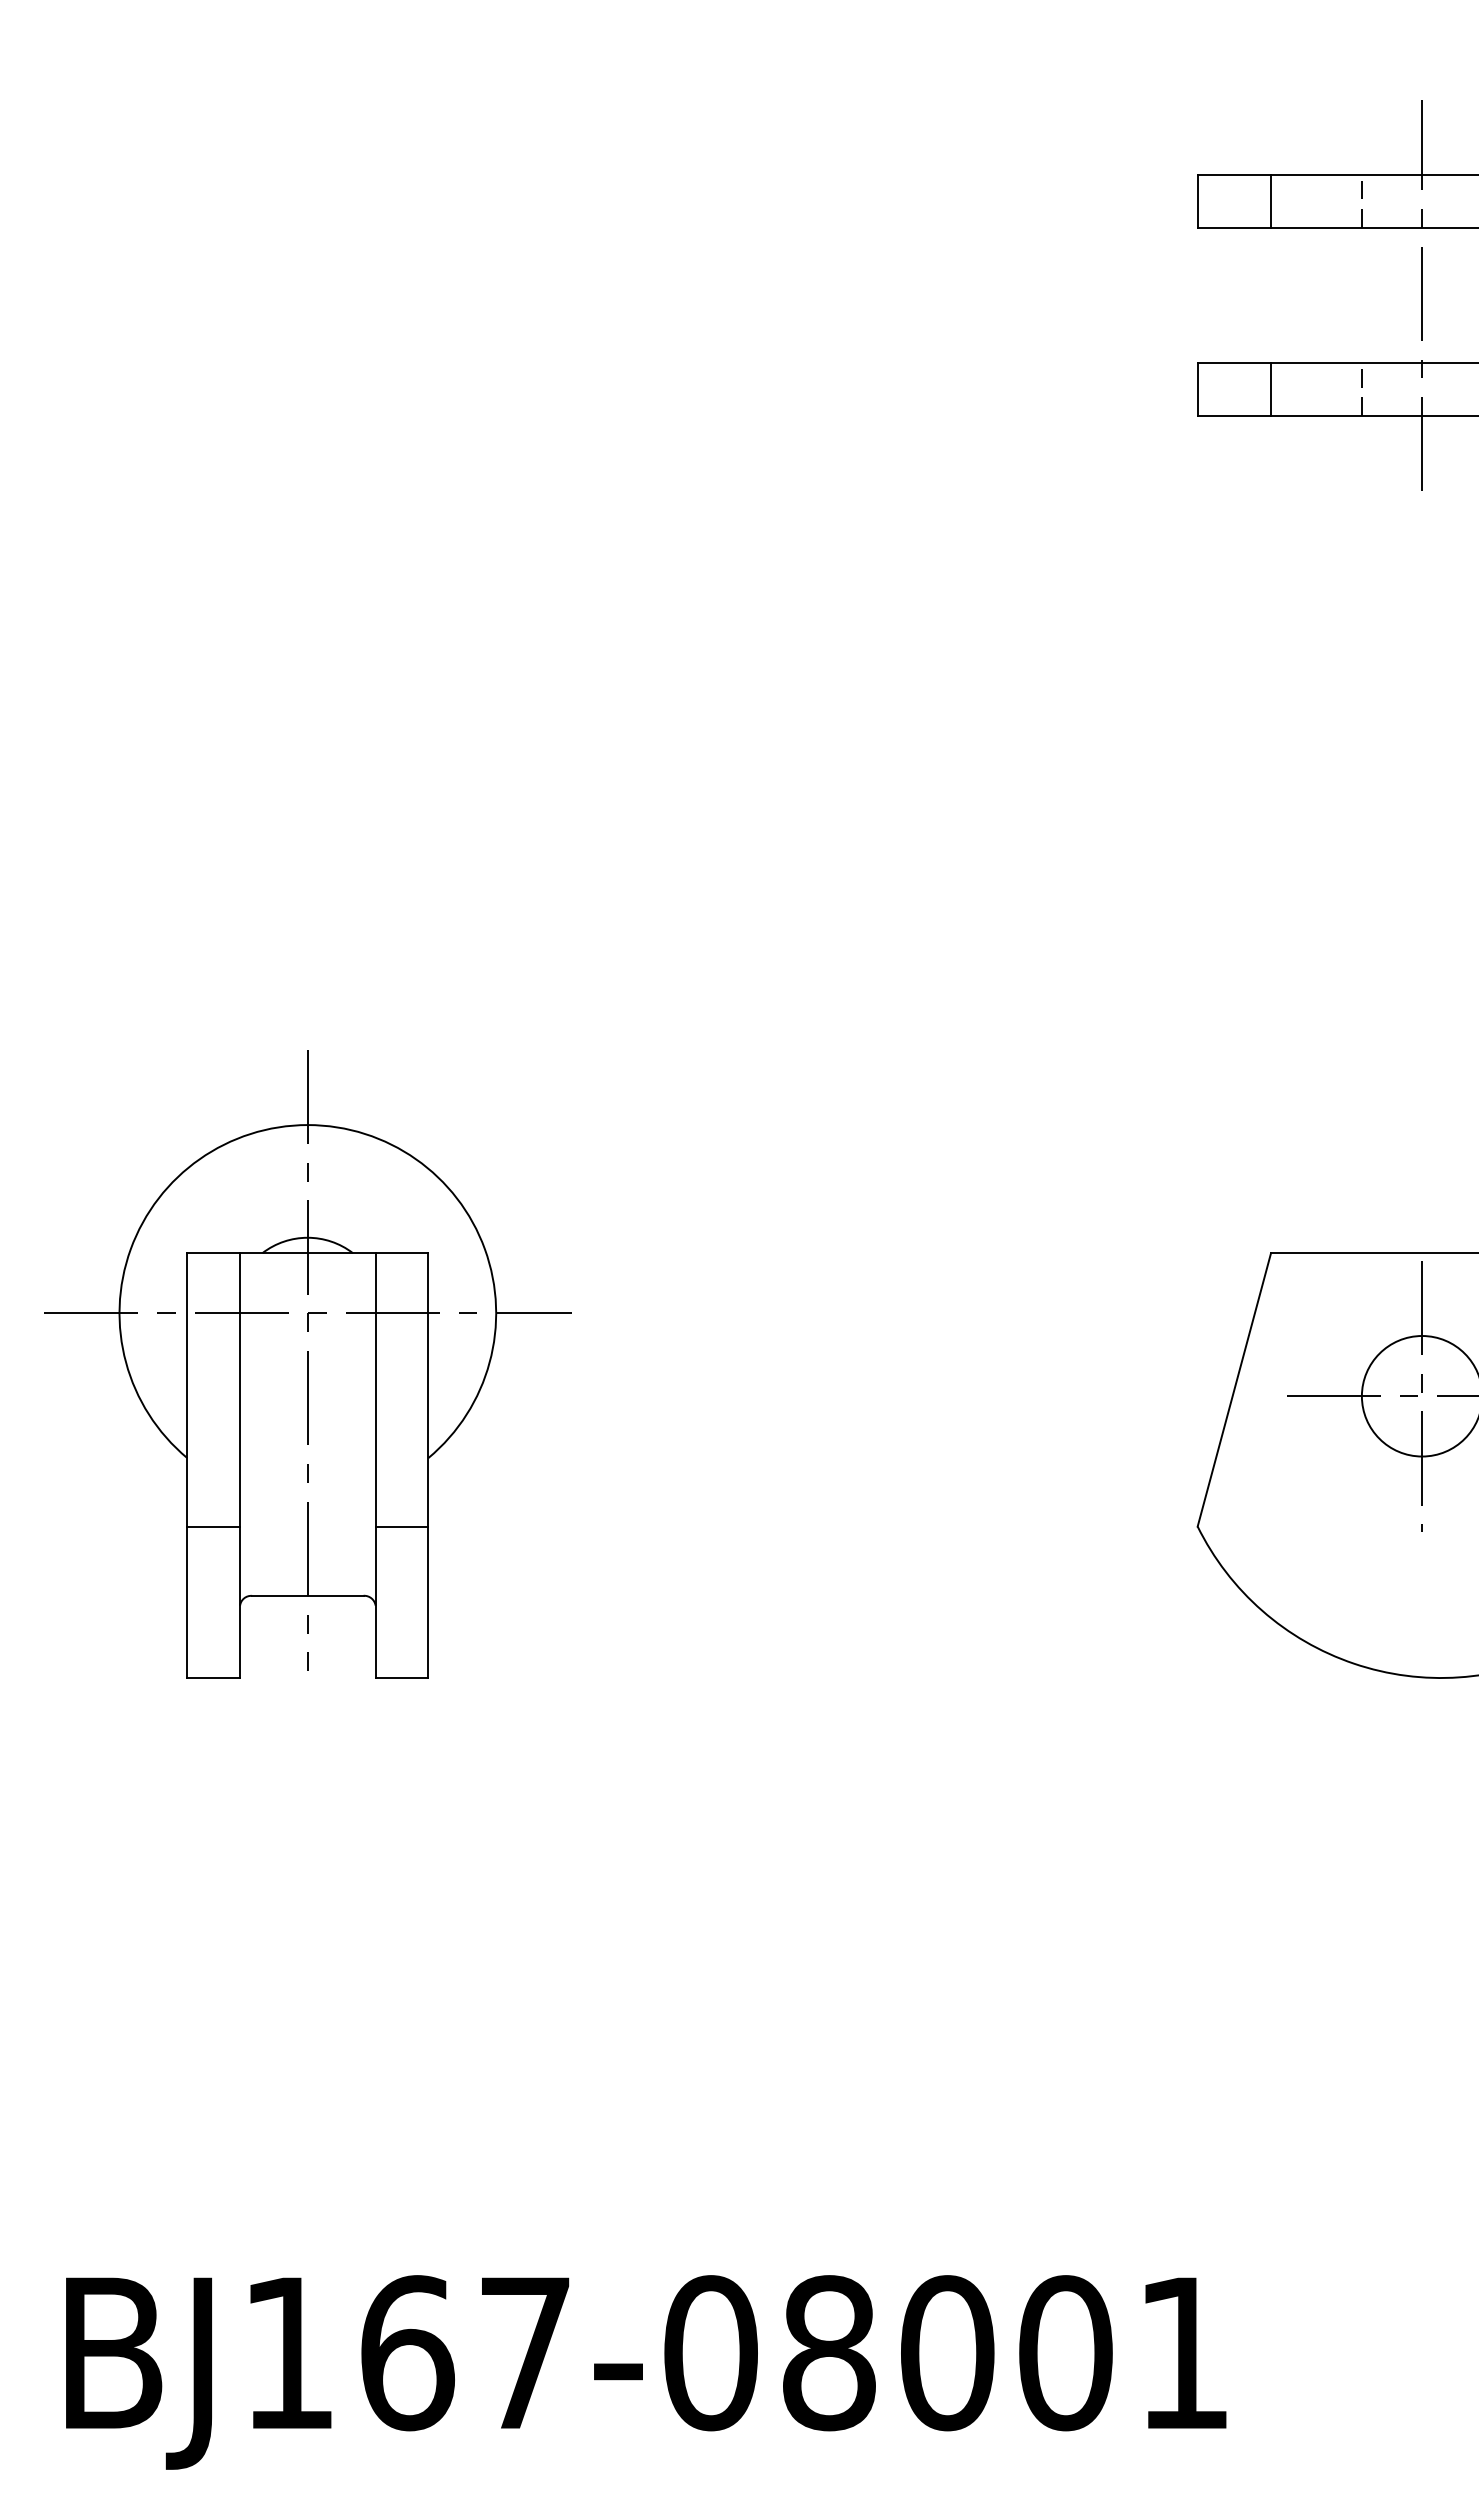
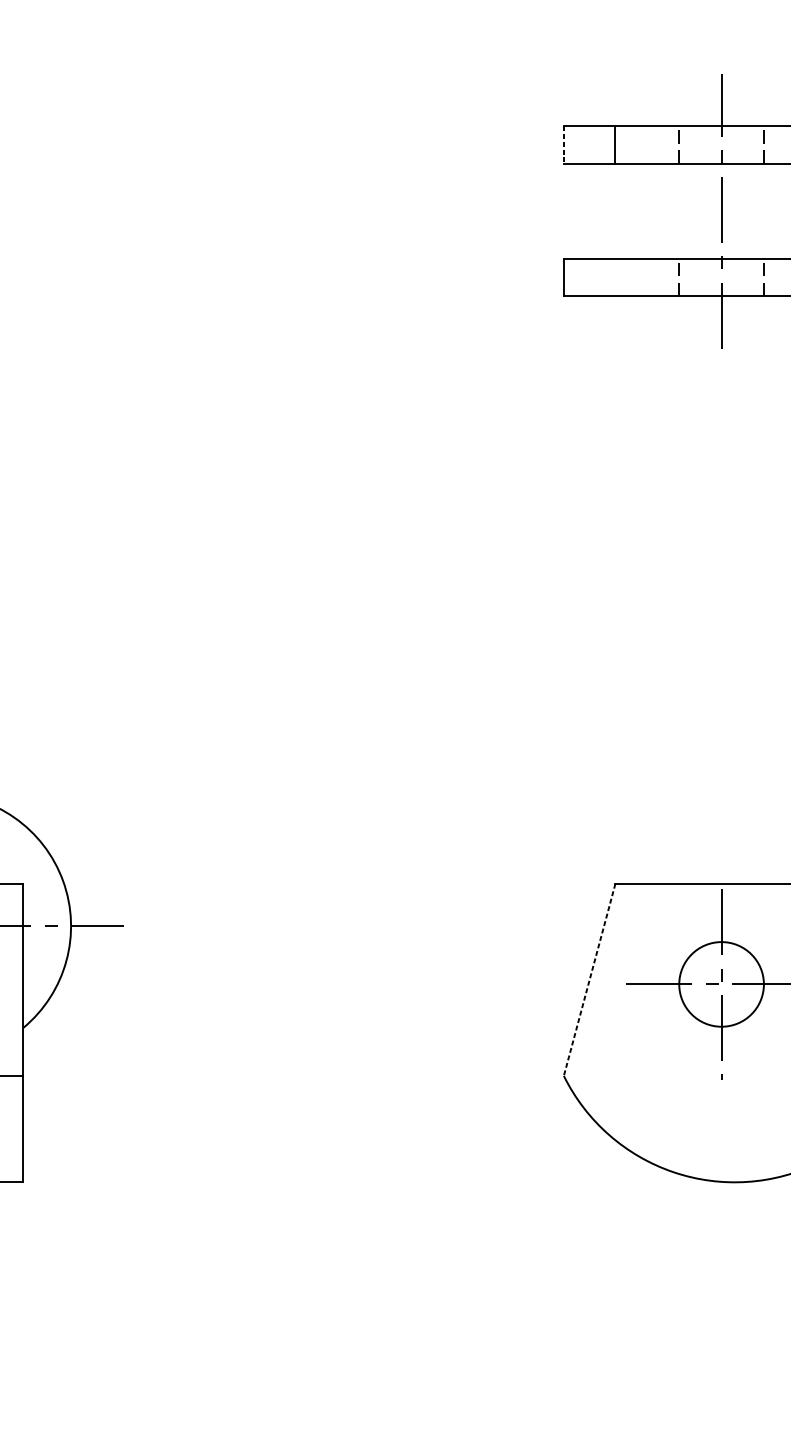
line: (1197, 201) -> (563, 145), solid -> dashed
line: (1271, 389) -> (615, 277), removed
line: (1234, 1389) -> (589, 979), solid -> dashed

